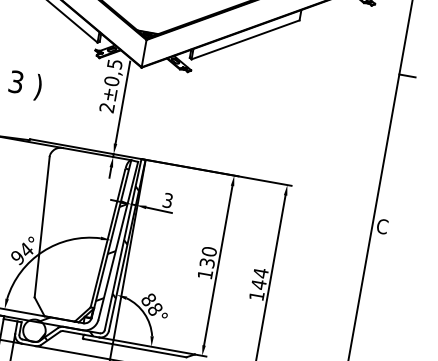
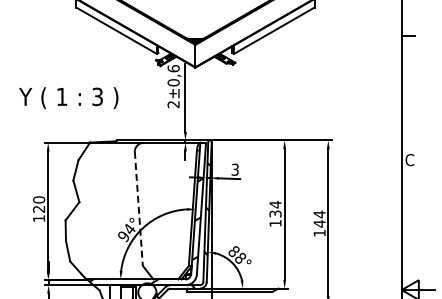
text: (114, 63) -> (173, 68), ±0,5 -> ±0,6
line: (41, 227) -> (138, 209), solid -> dashed
text: (209, 251) -> (275, 204), 130 -> 134

